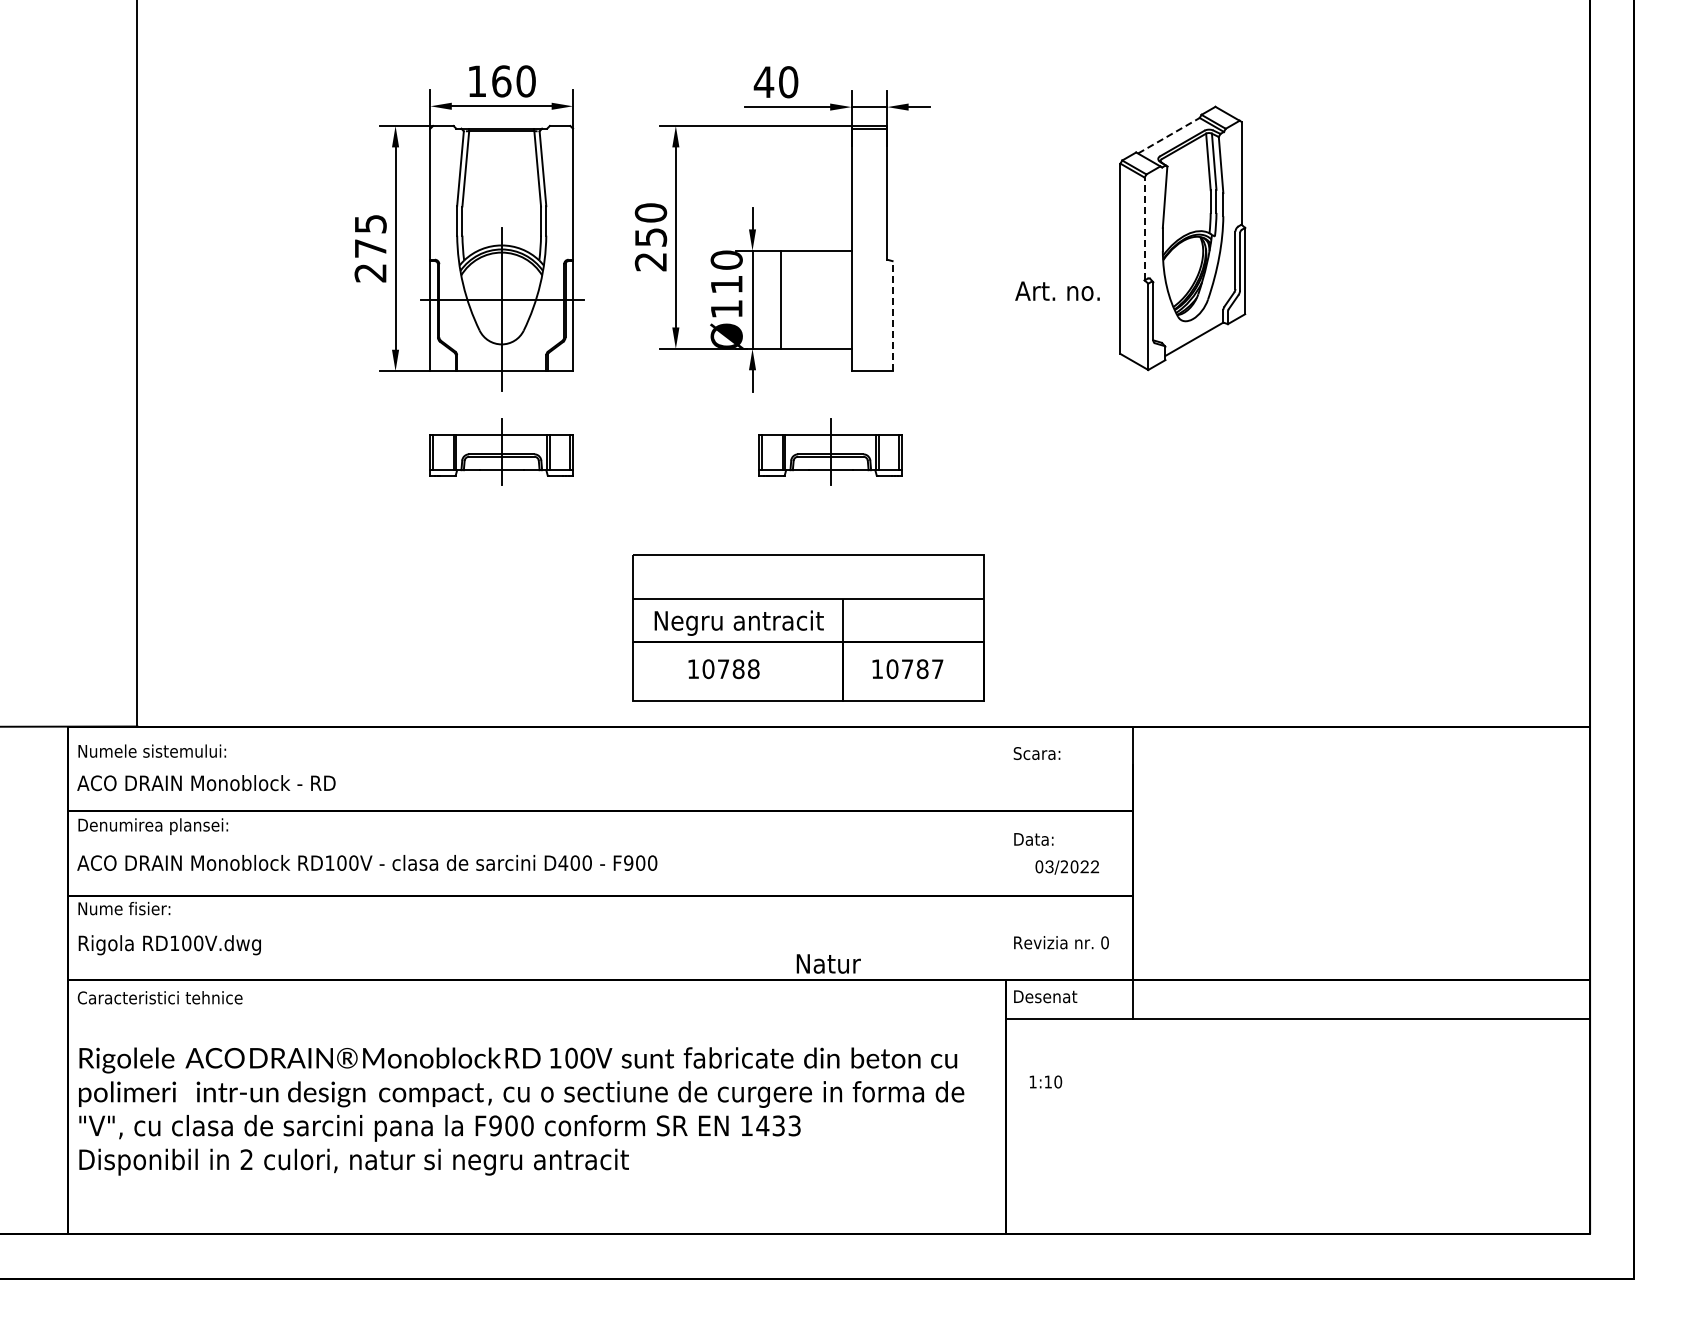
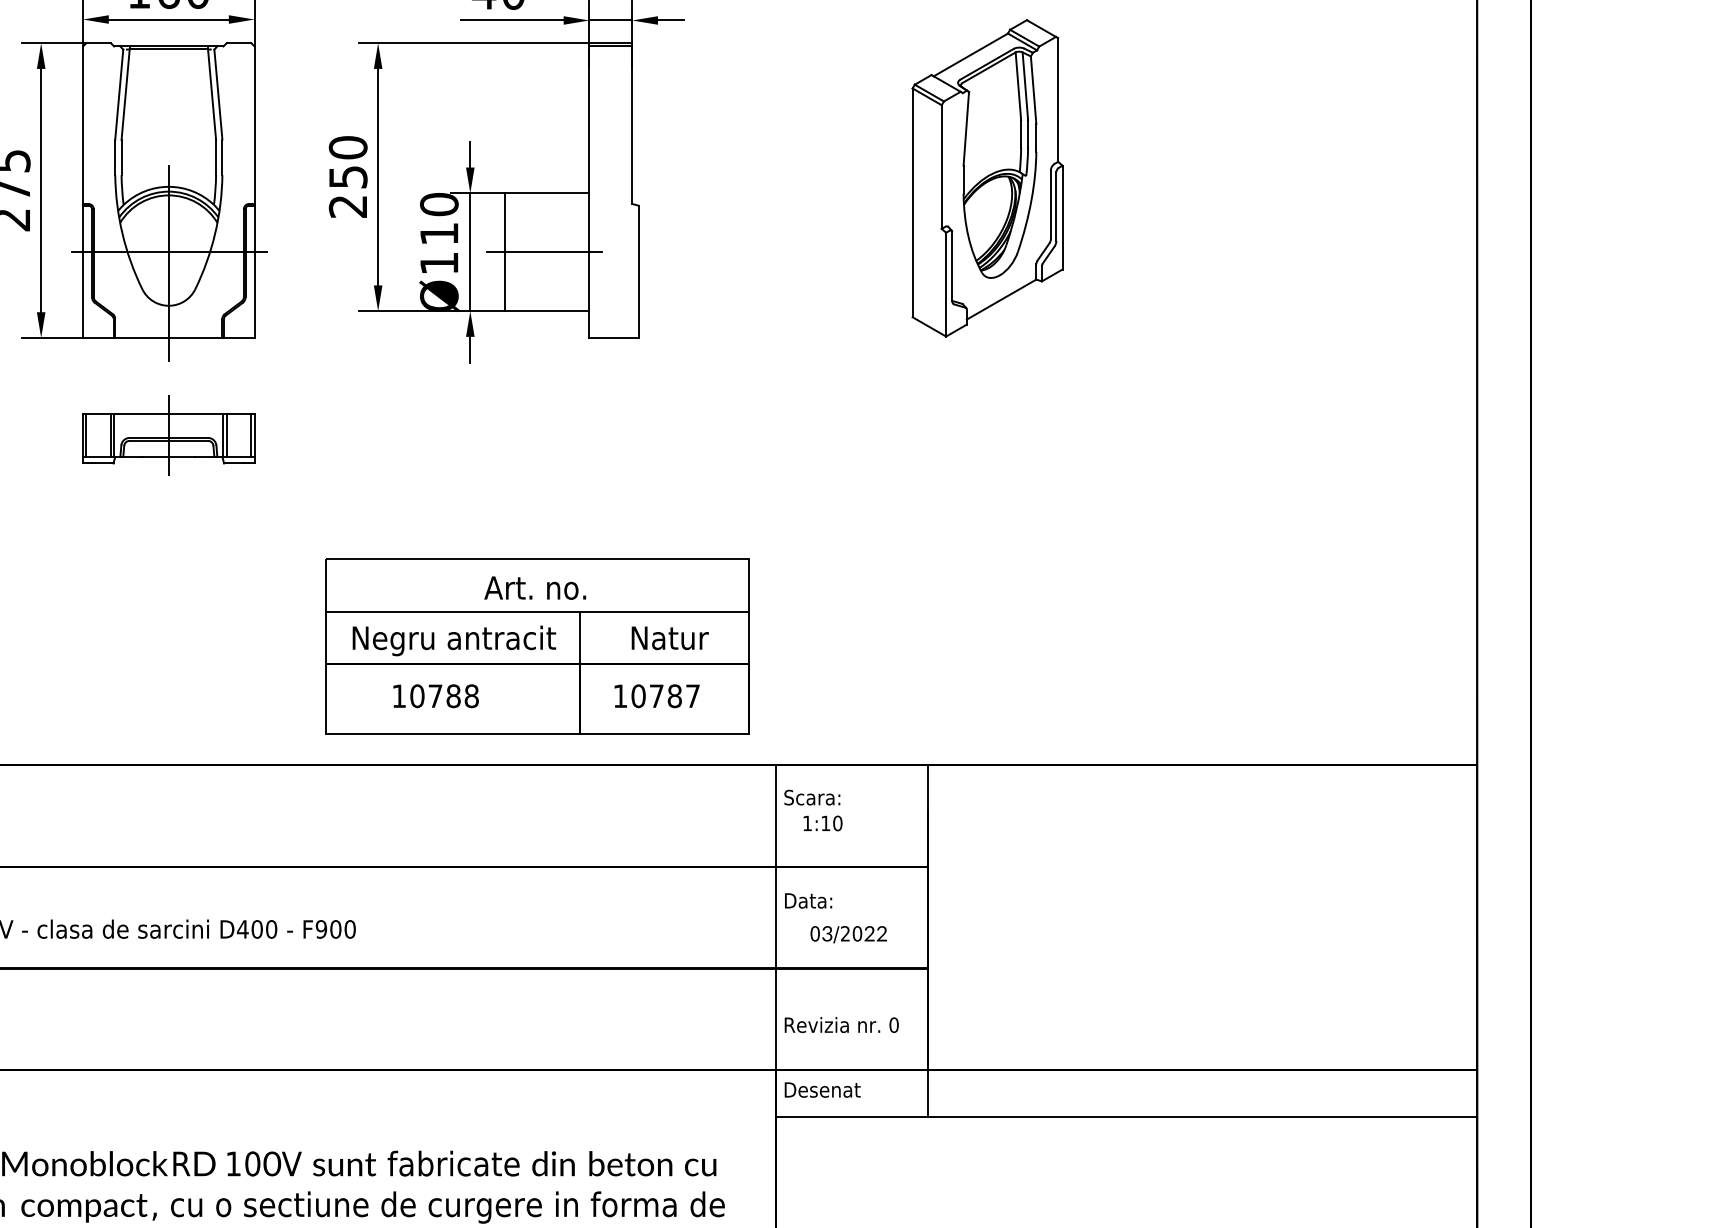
line: (1168, 135) -> (970, 54), dashed -> solid
line: (1144, 228) -> (941, 166), dashed -> solid
text: (1057, 291) -> (535, 588), moved
line: (814, 299) -> (544, 251), added
line: (892, 315) -> (638, 271), dashed -> solid
part: (830, 451) -> (564, 434), removed
line: (1006, 853) -> (775, 917), added
text: (828, 963) -> (669, 637), moved
text: (1045, 1081) -> (822, 822), moved

